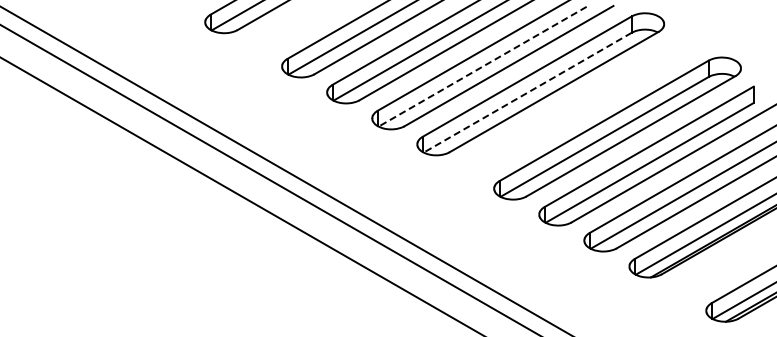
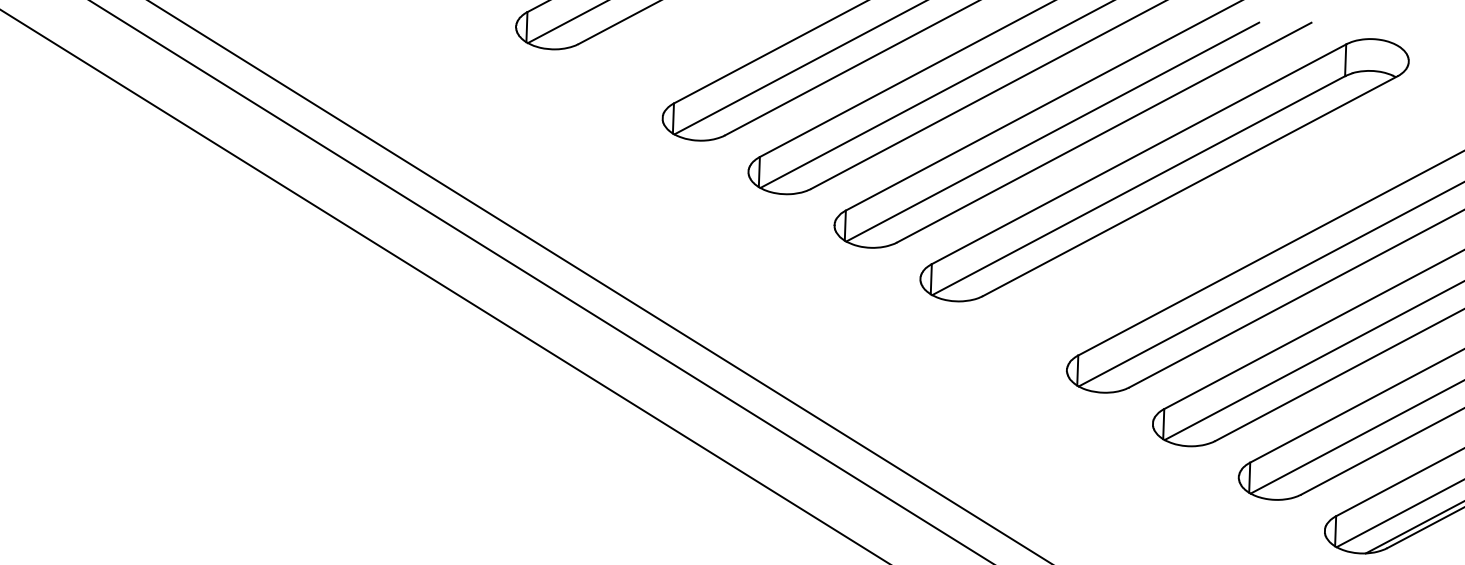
line: (482, 67) -> (1052, 133), dashed -> solid
line: (527, 92) -> (1138, 185), dashed -> solid

